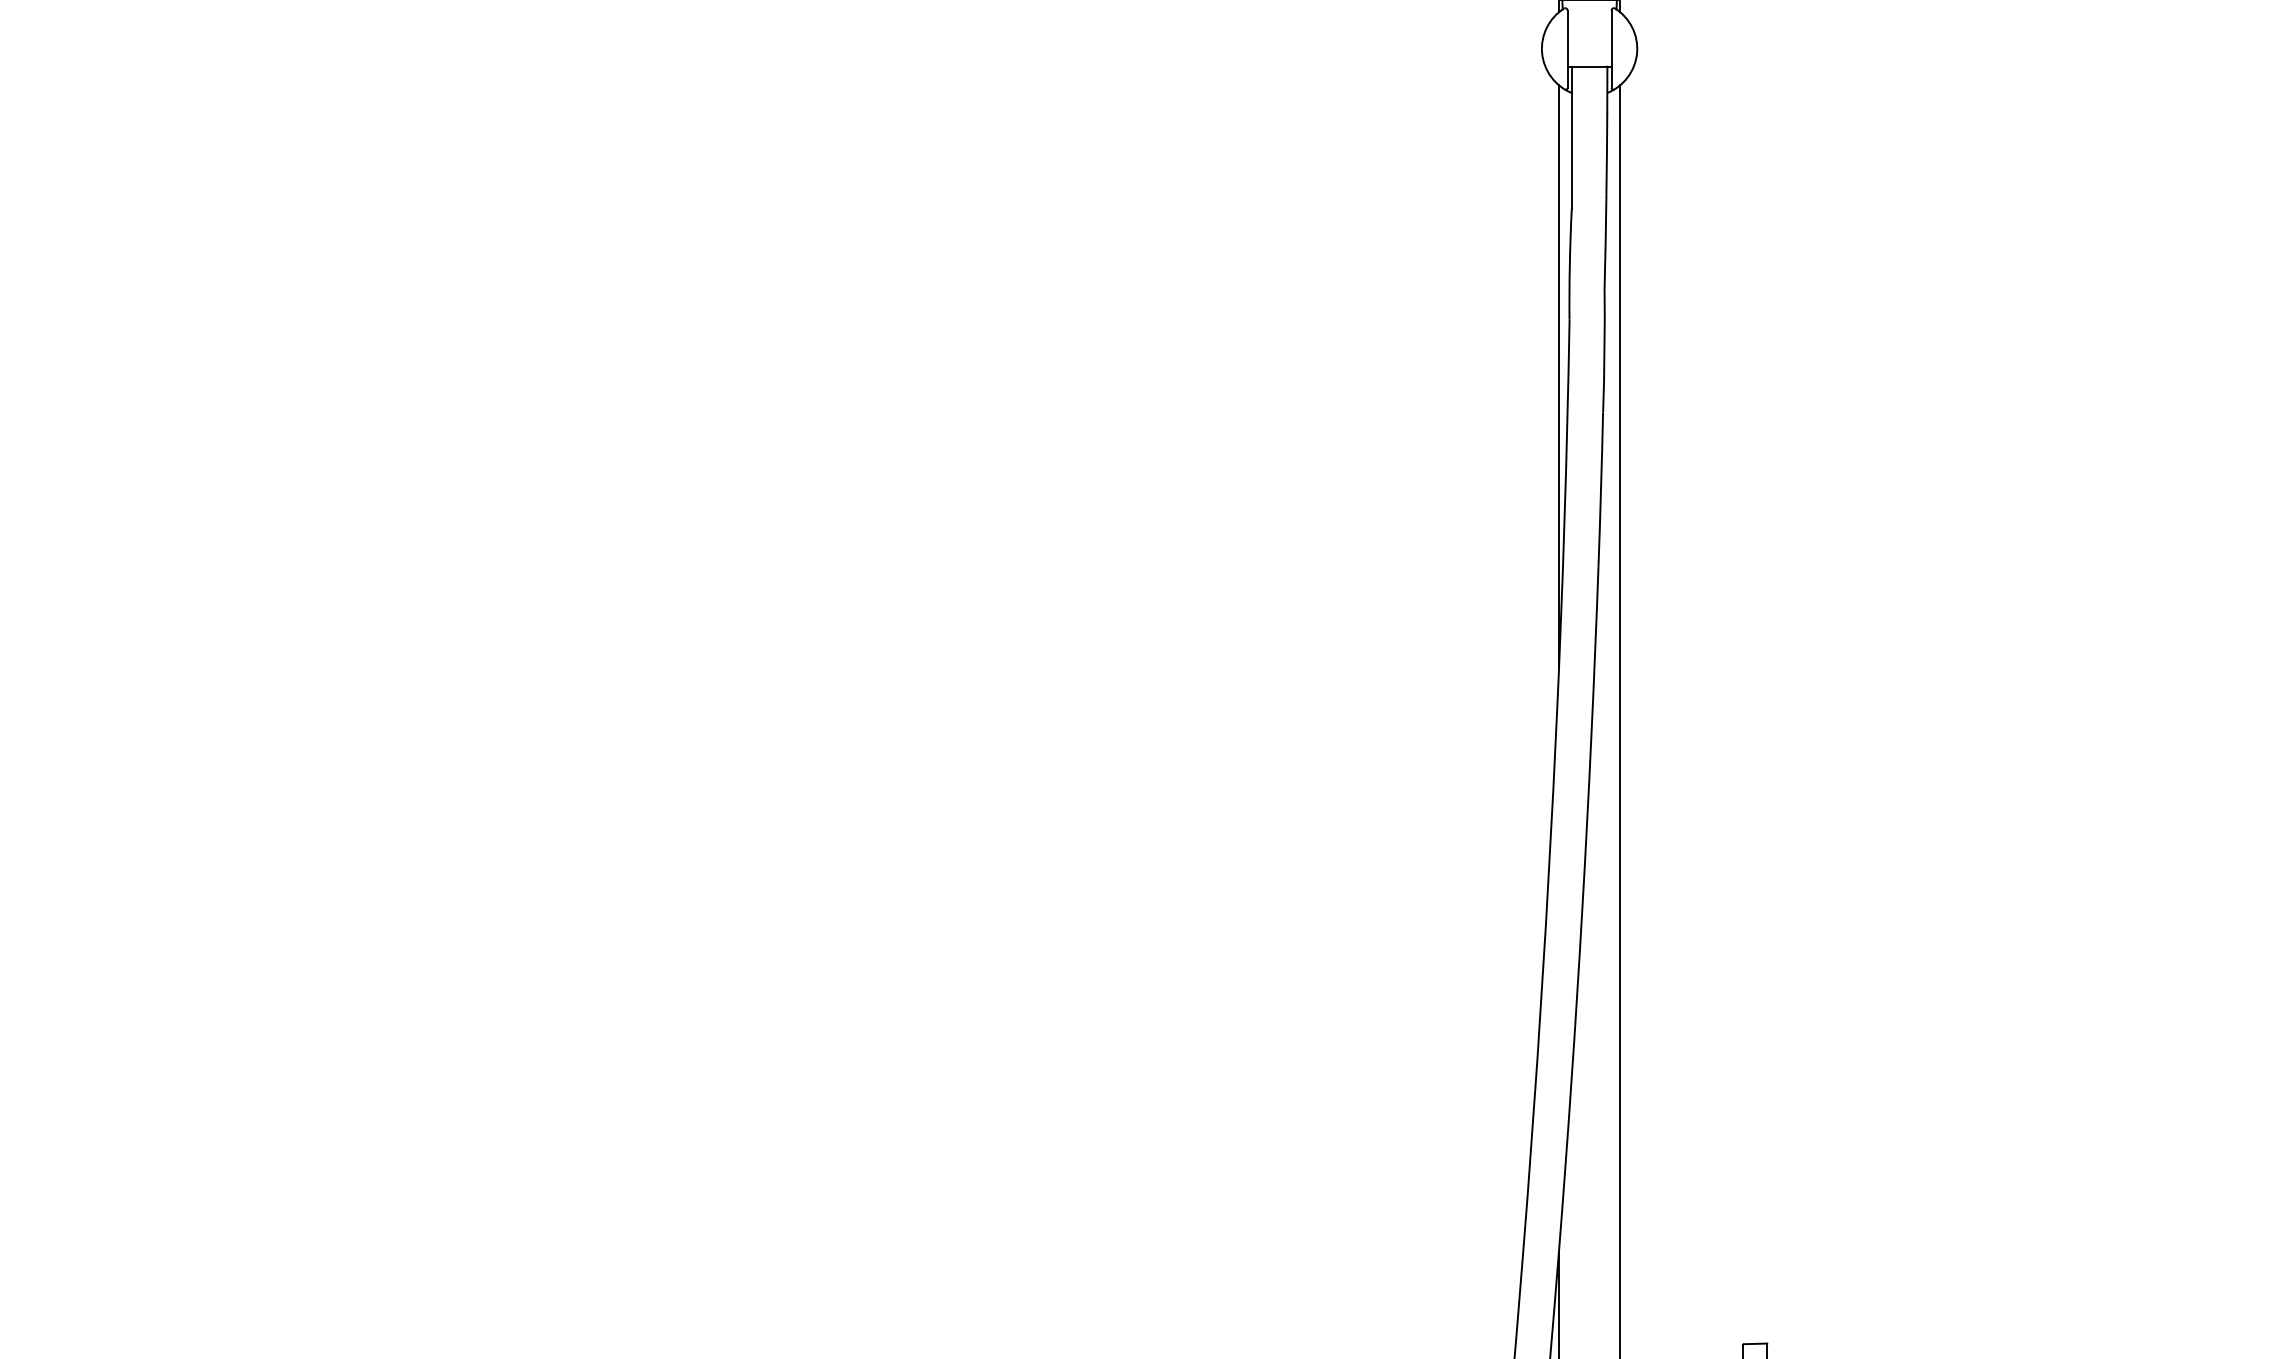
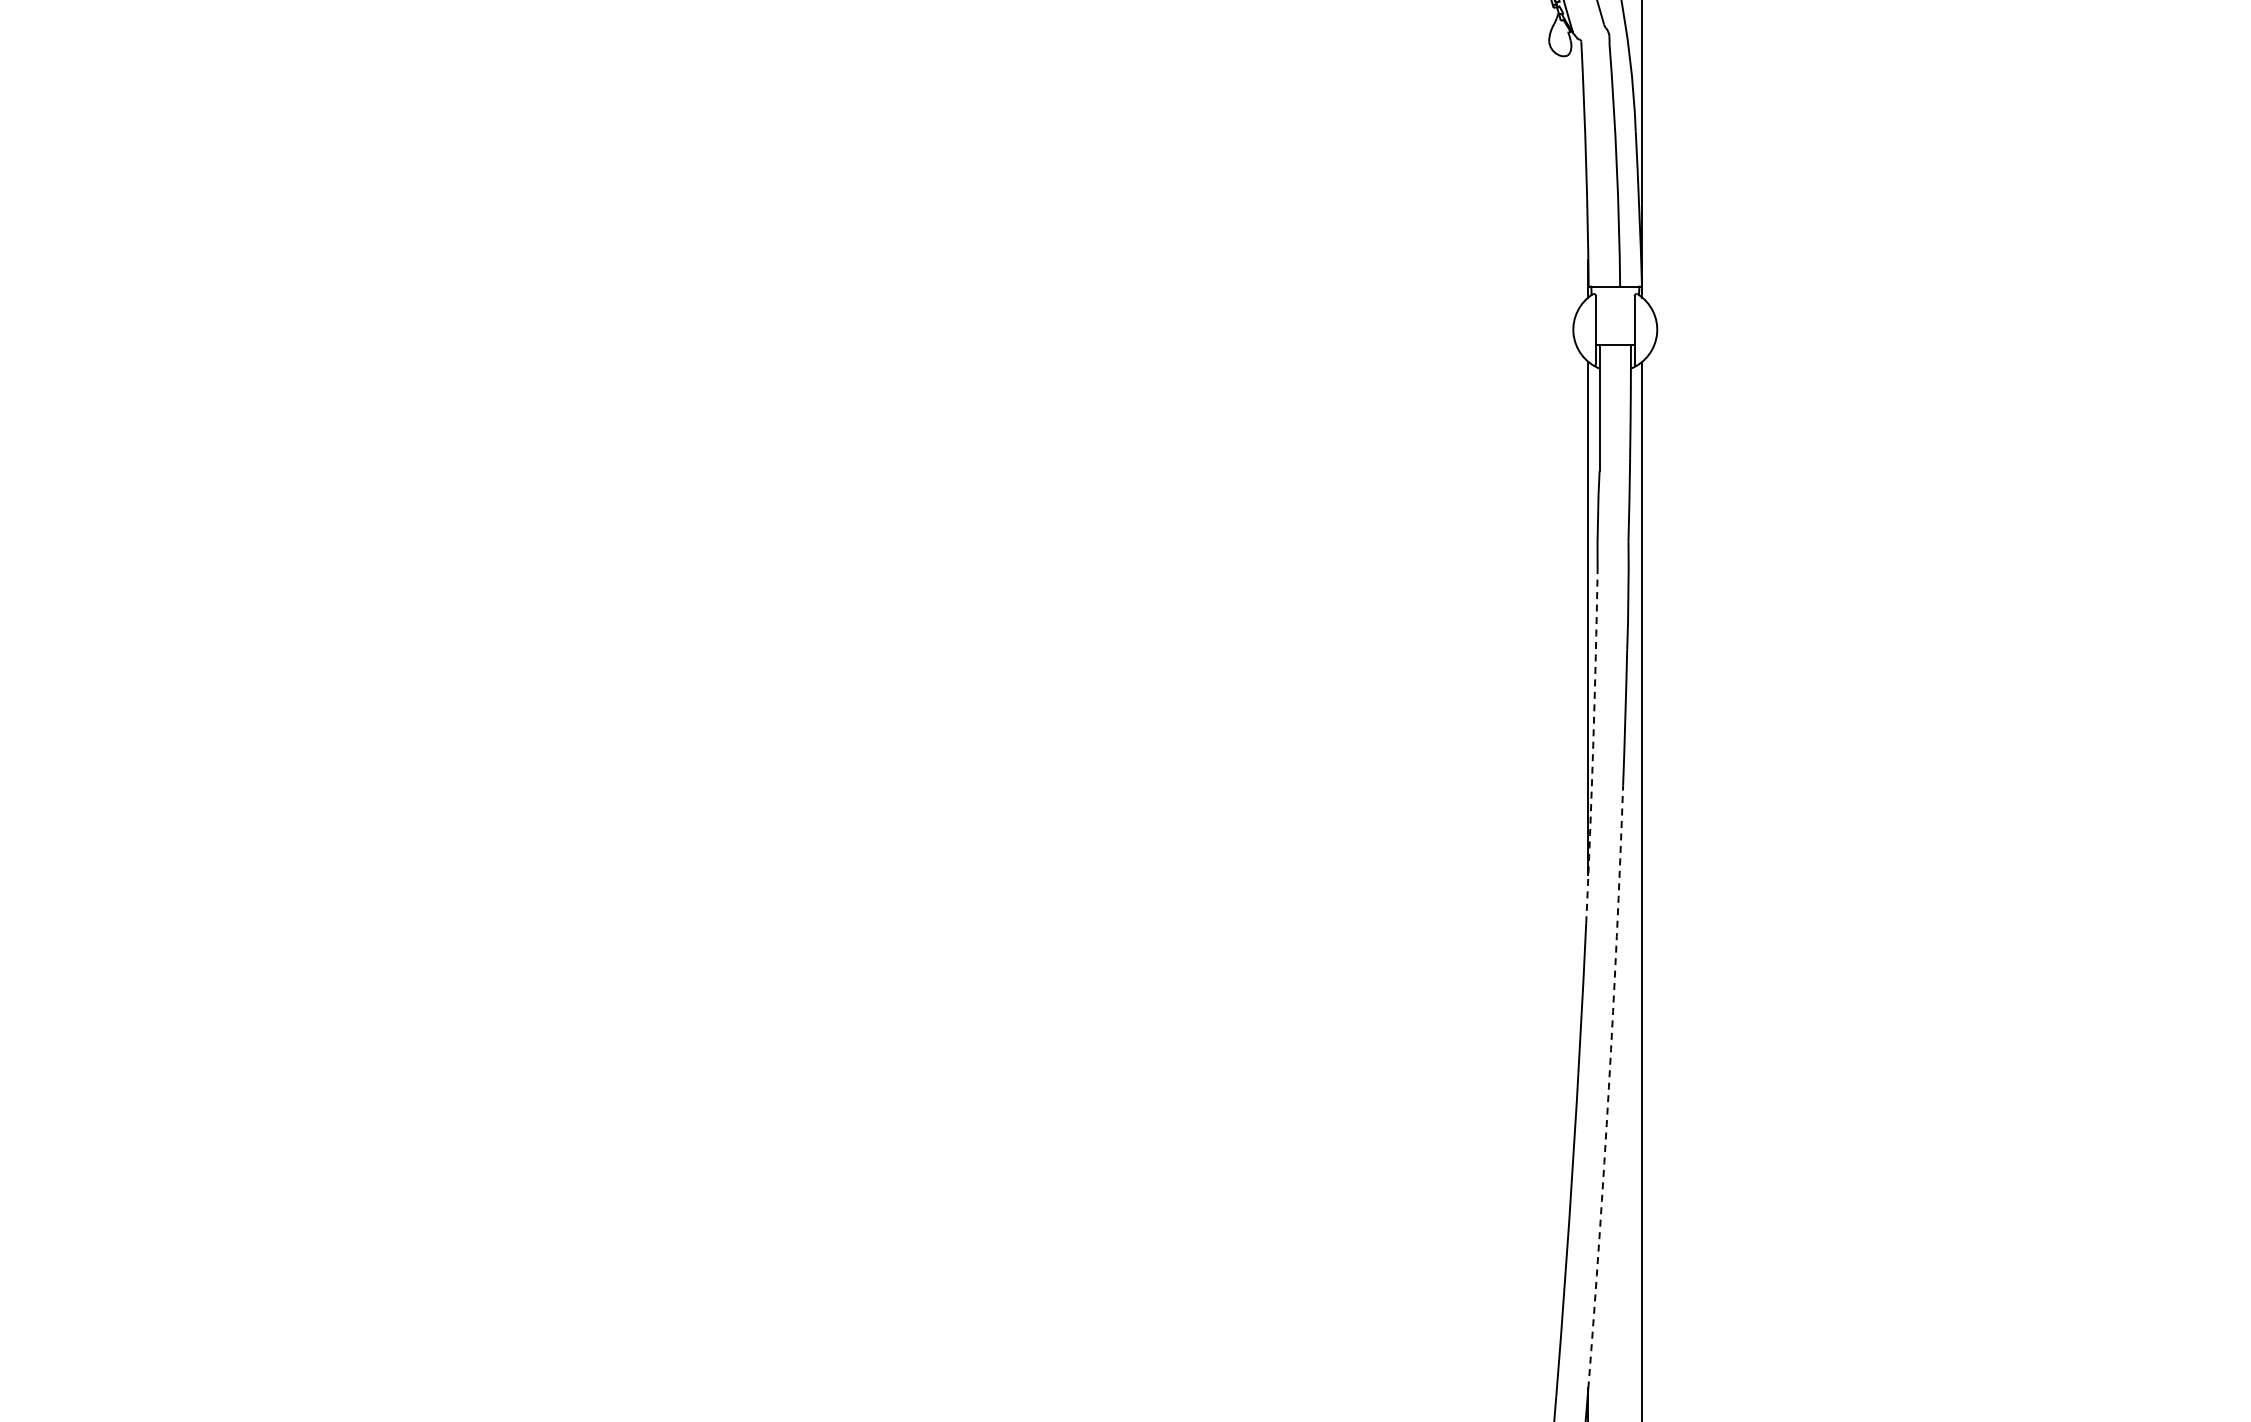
arc: (1564, 521) -> (1593, 745), solid -> dashed
arc: (1581, 909) -> (1608, 1087), solid -> dashed

